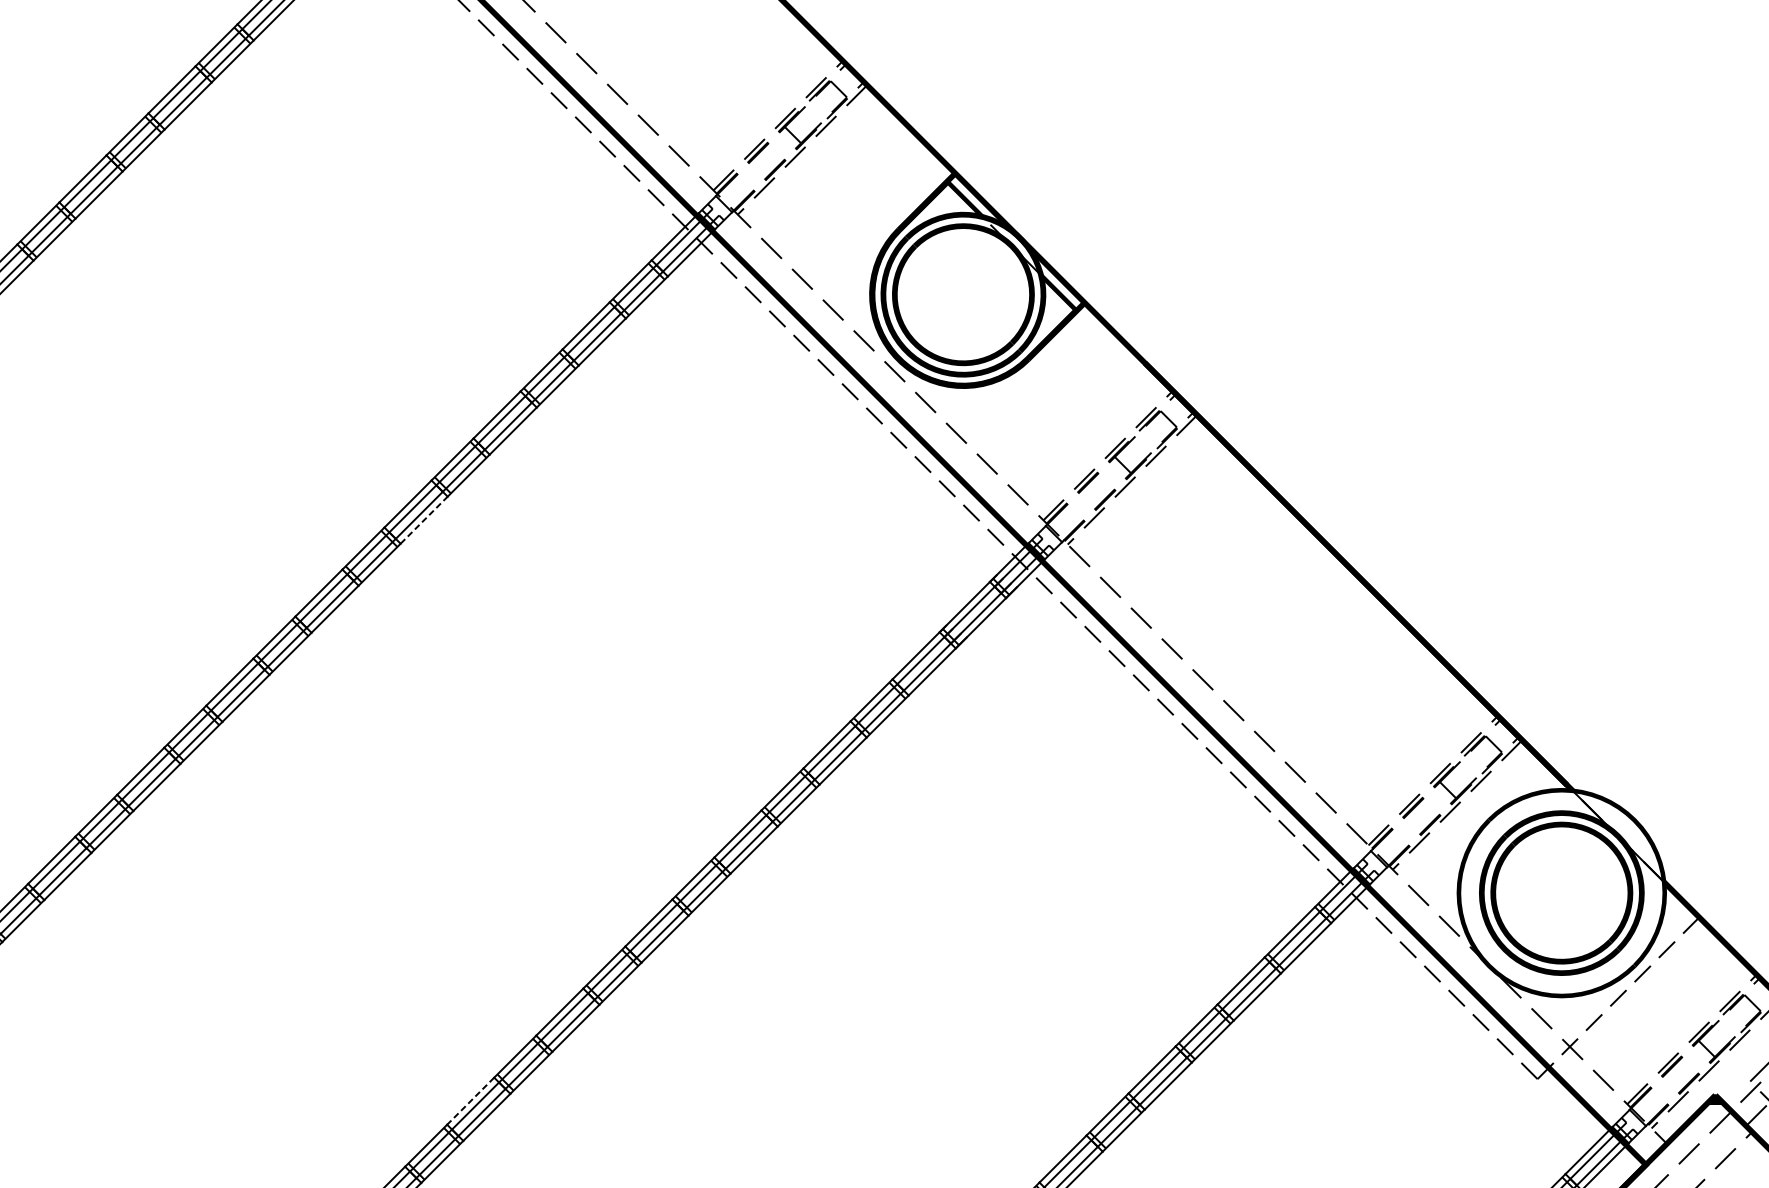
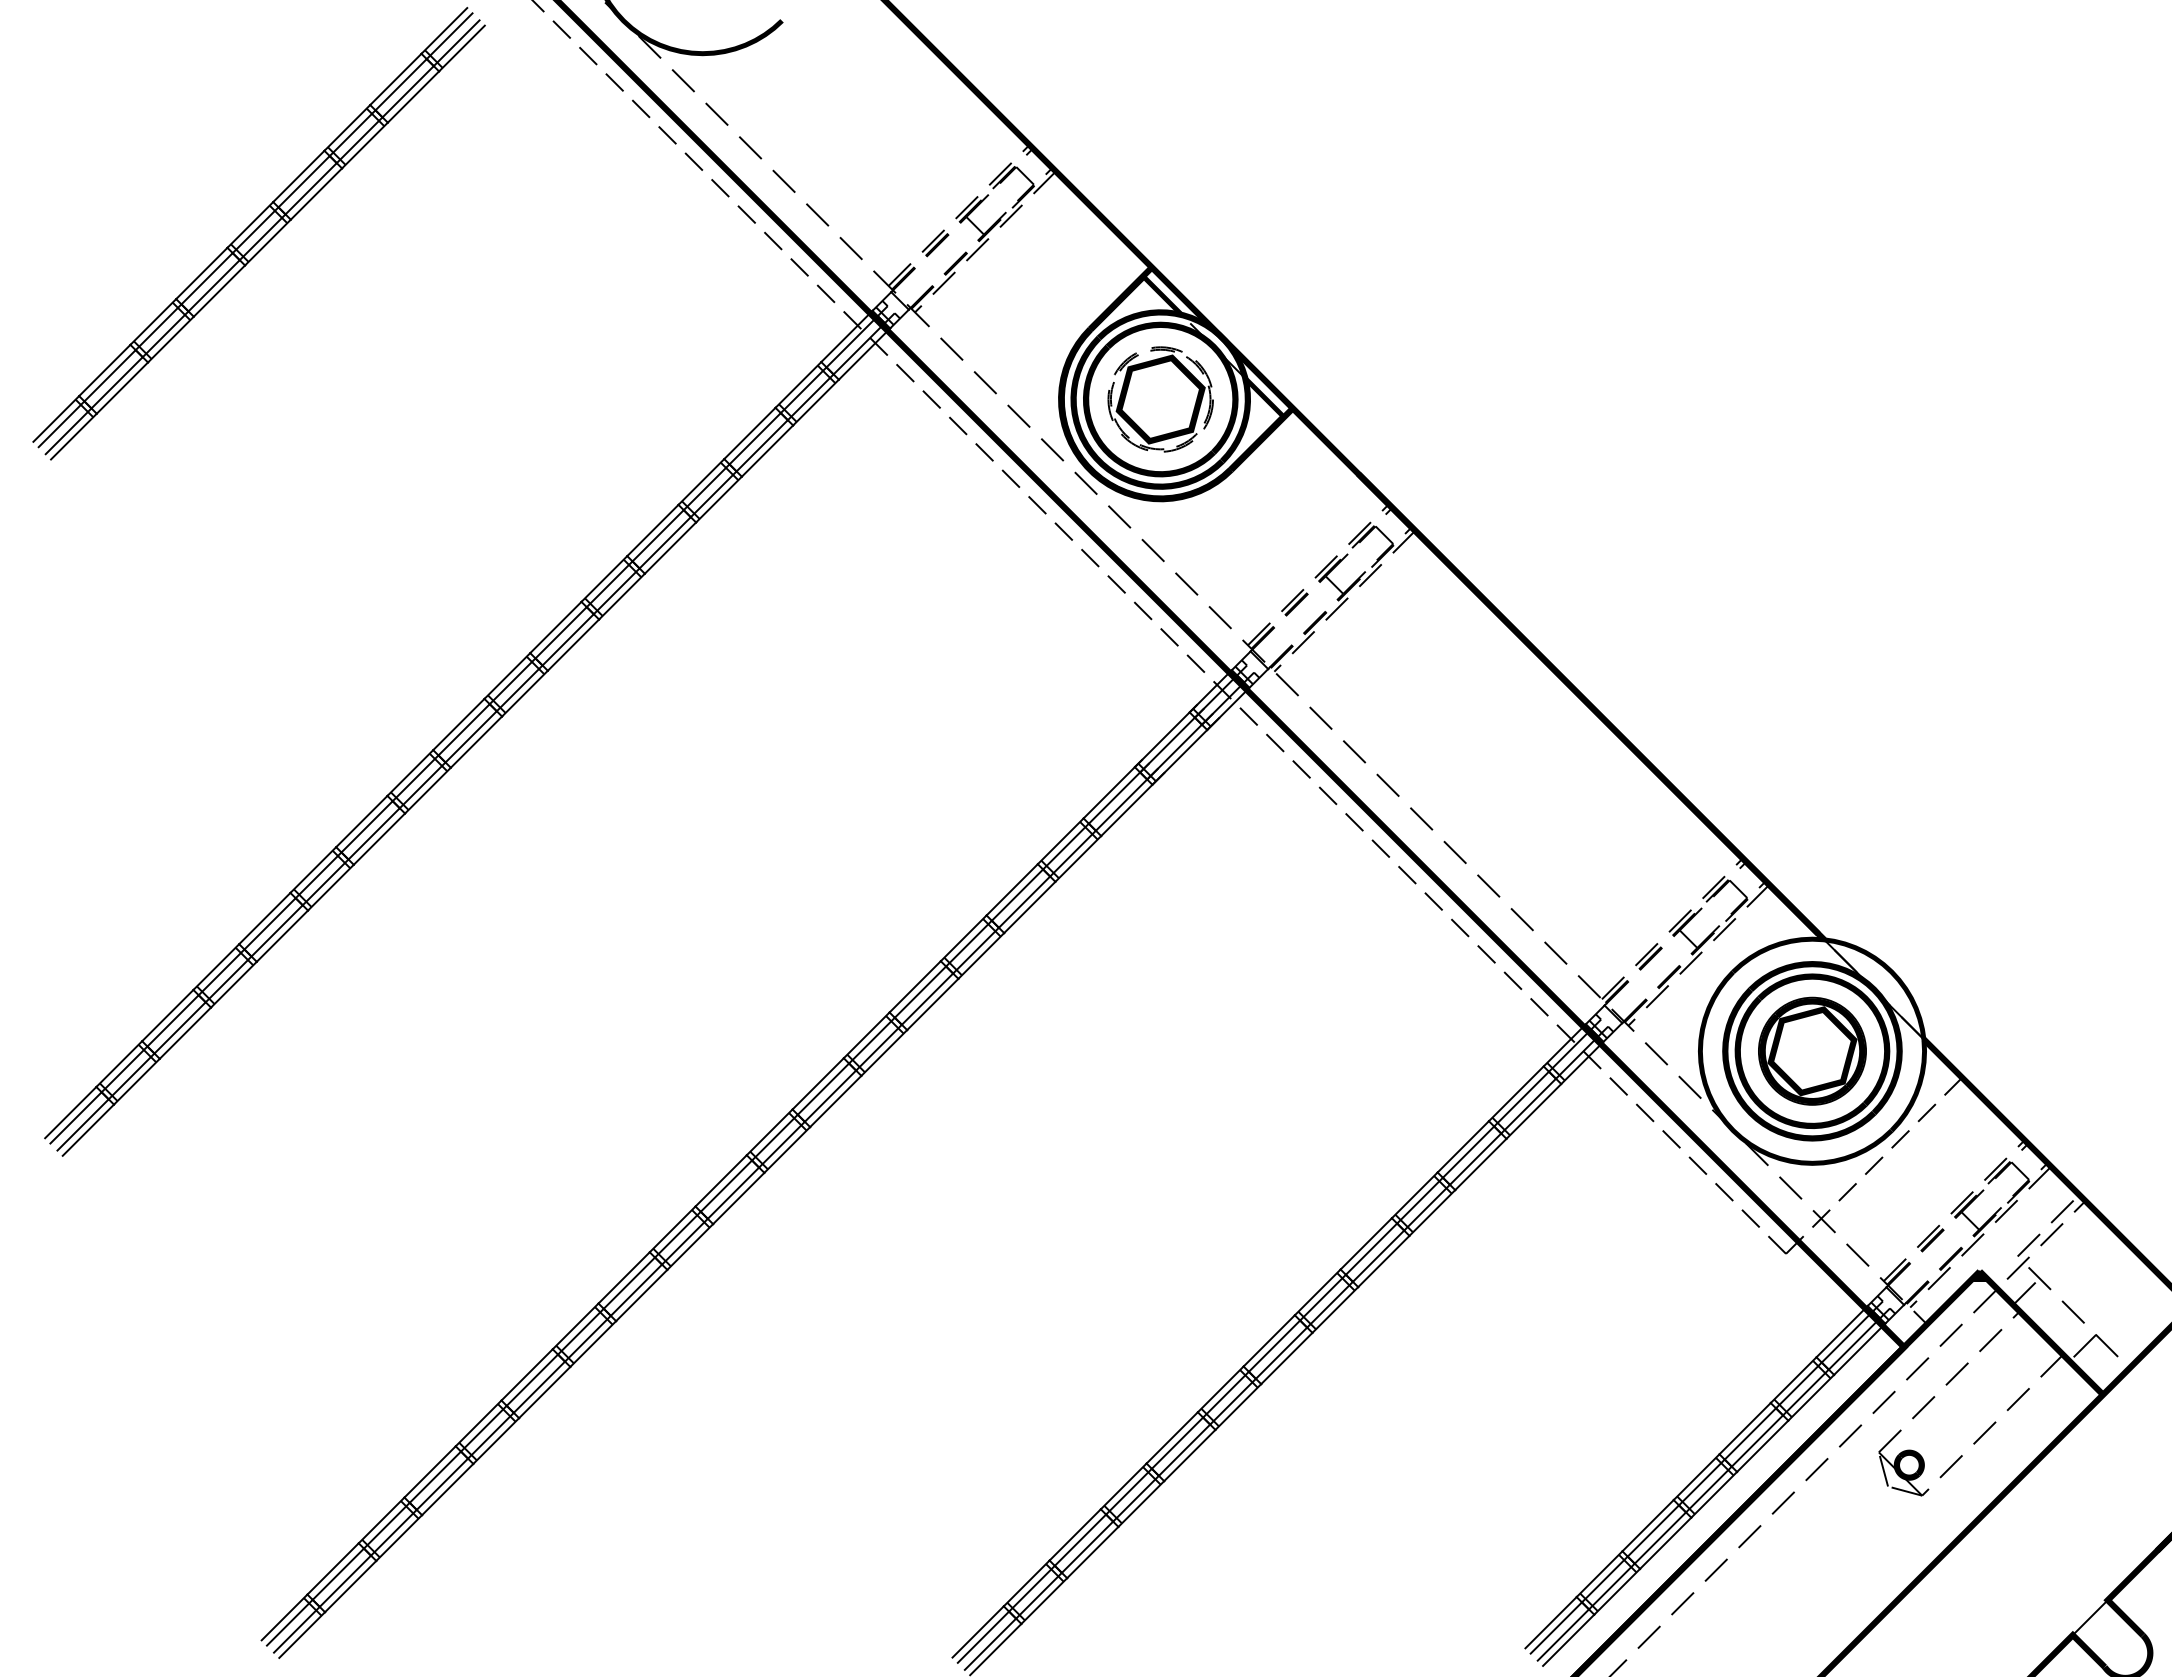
part: (963, 294) -> (1160, 399), added
line: (424, 519) -> (573, 644), dashed -> solid
part: (1561, 892) -> (1812, 1050), added
line: (470, 1101) -> (623, 1278), dashed -> solid

